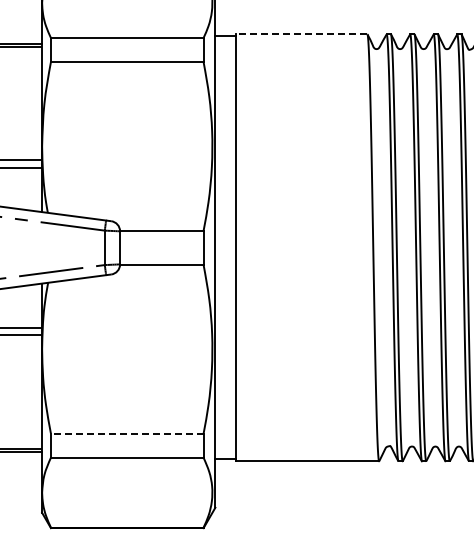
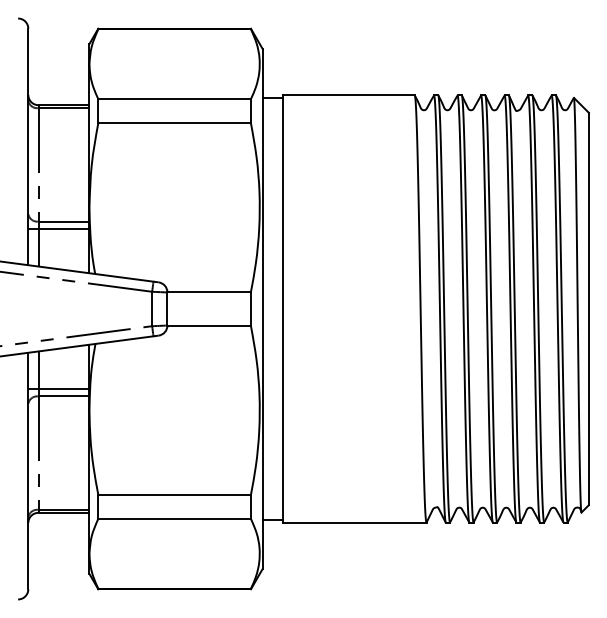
line: (301, 34) -> (348, 95), dashed -> solid
line: (127, 433) -> (174, 494), dashed -> solid

